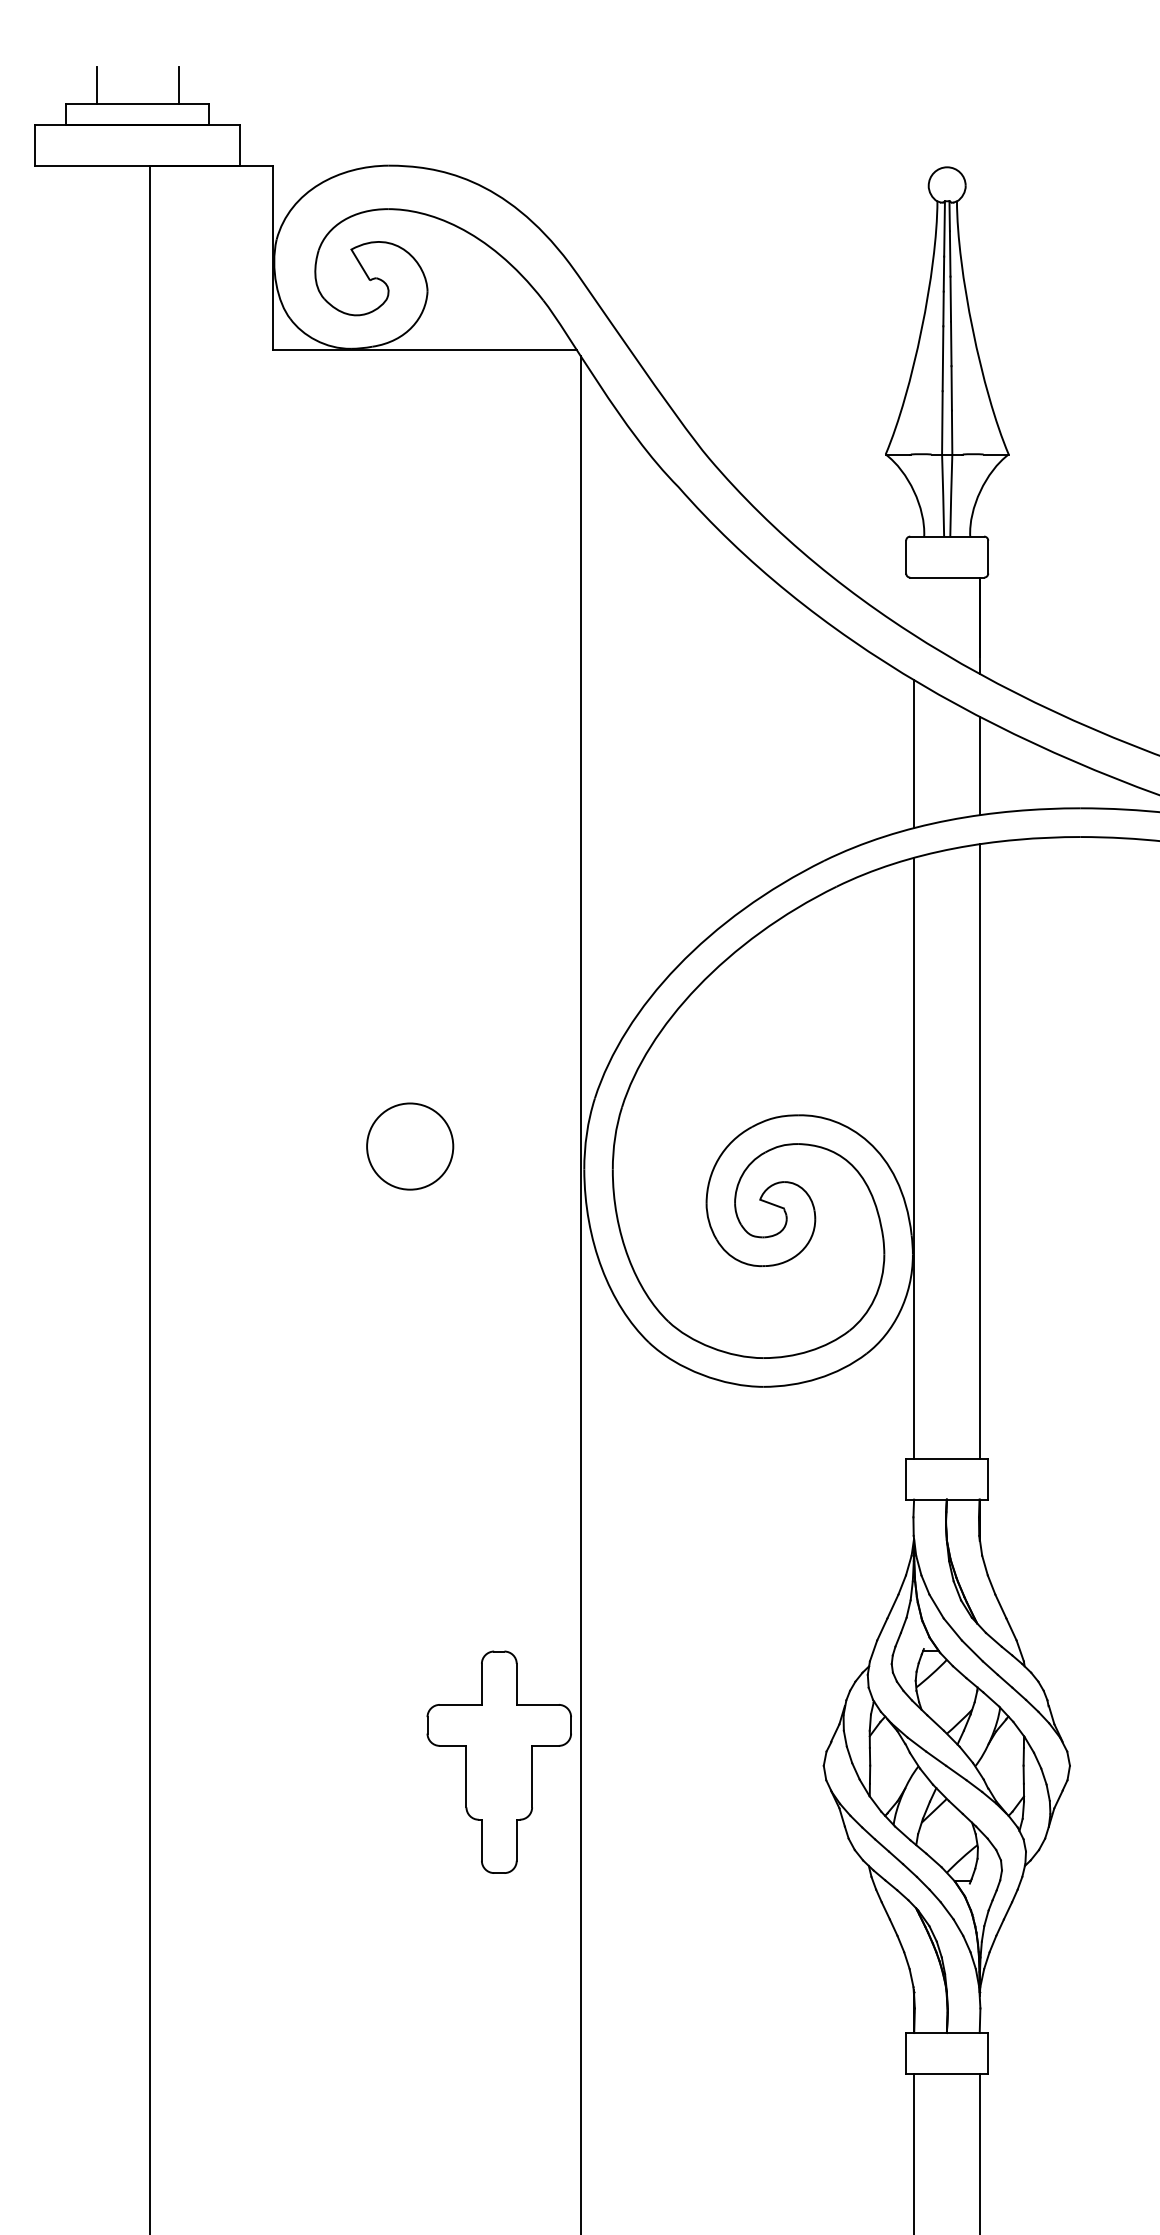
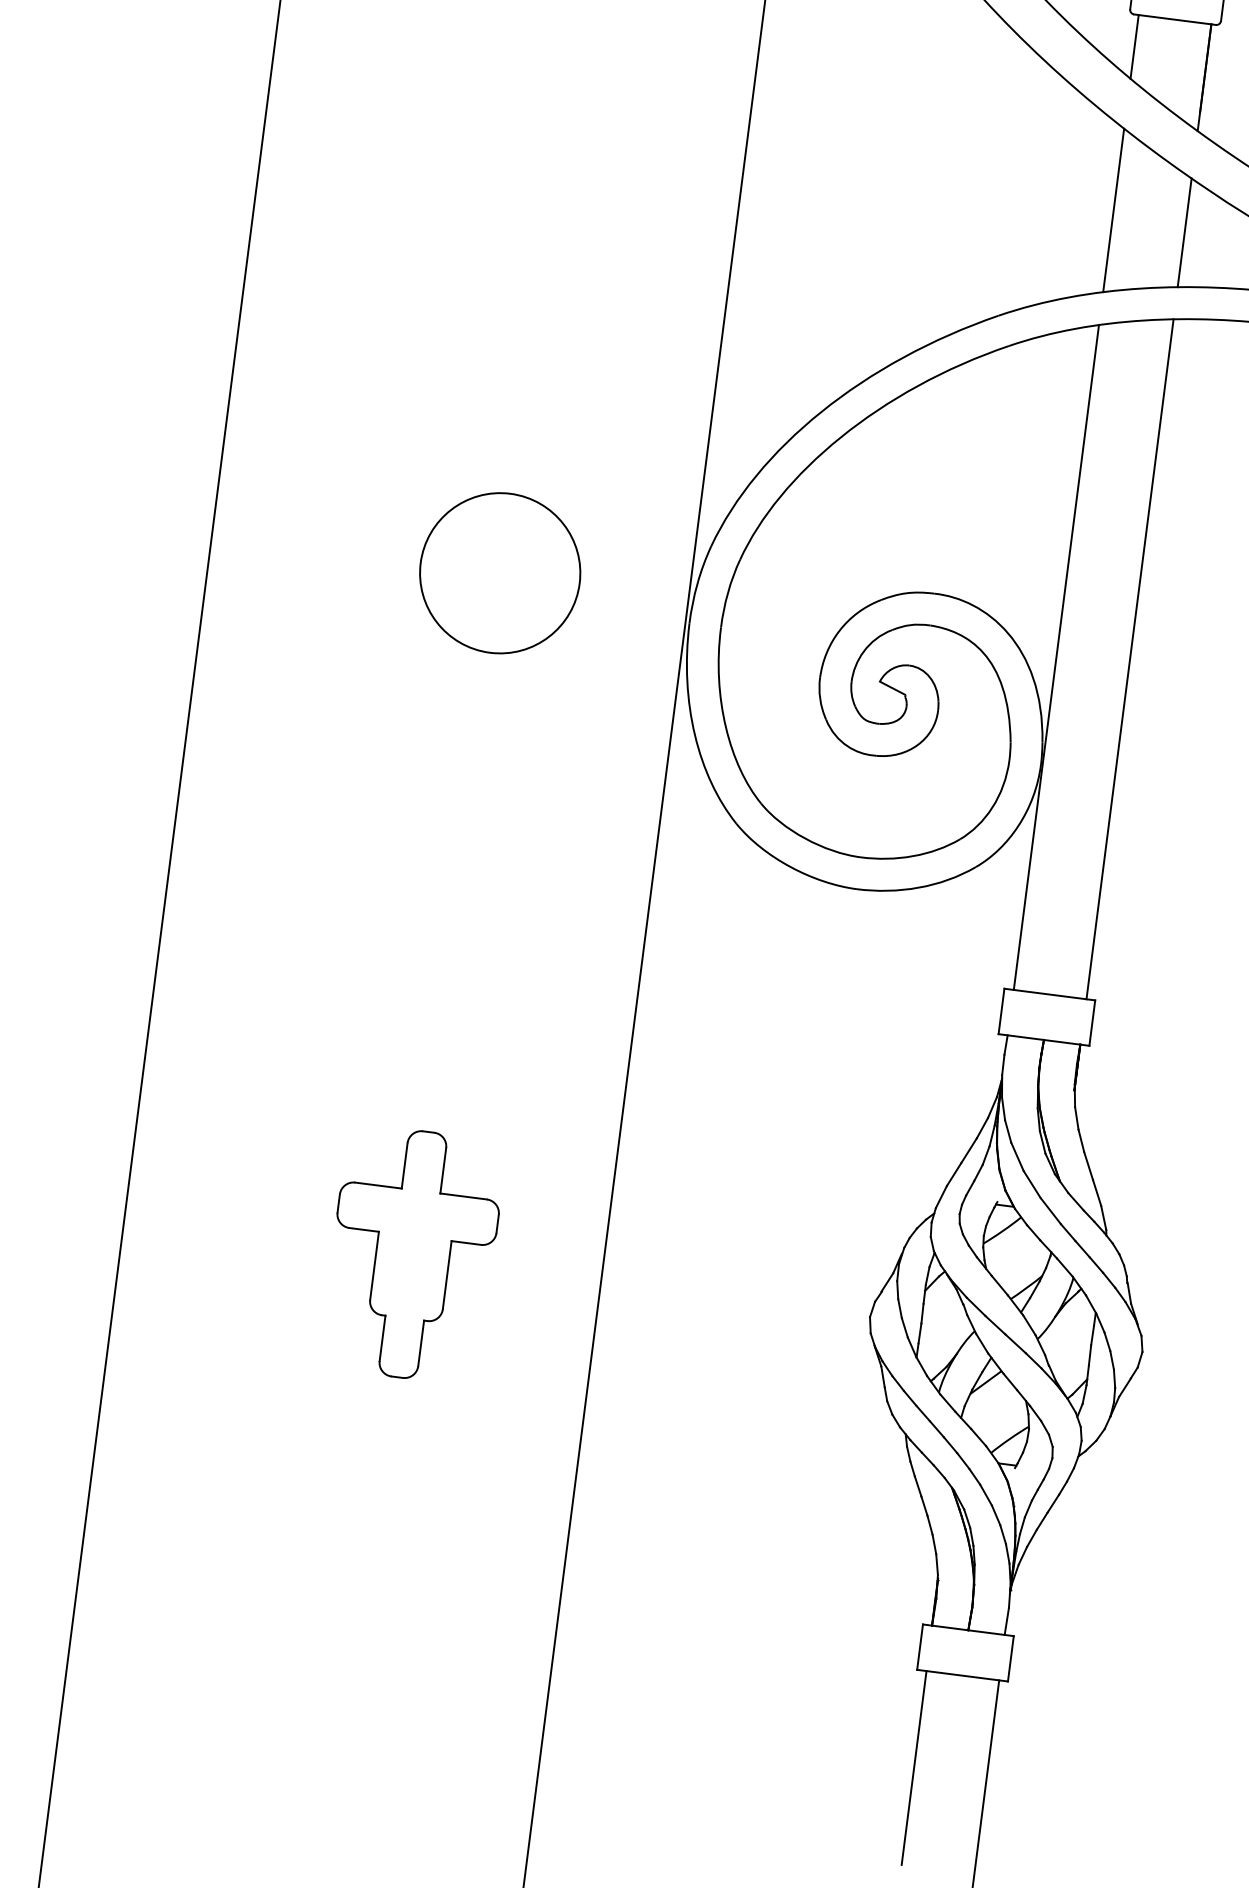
line: (914, 606) -> (1134, 47), added
circle: (409, 1146) -> (499, 573), size x1.67
part: (498, 1761) -> (412, 1253), moved

